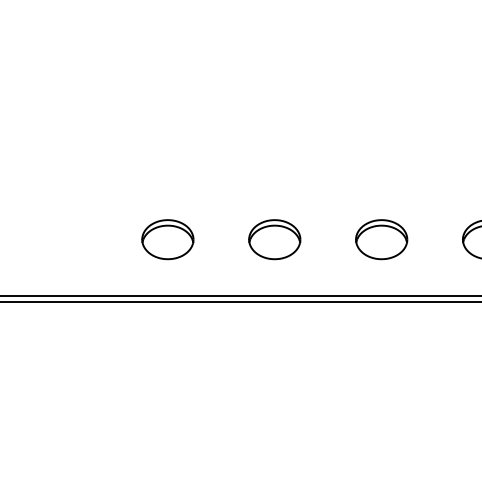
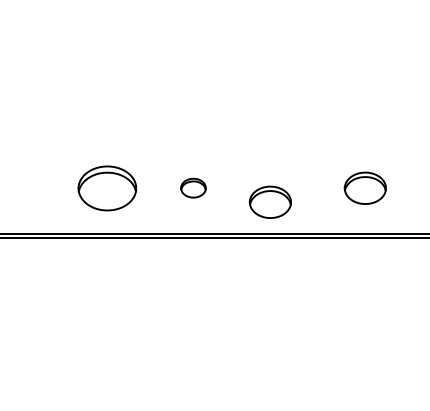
part: (167, 238) -> (107, 187), size x1.4
part: (274, 238) -> (193, 187), size x0.6
part: (380, 238) -> (269, 201), moved

